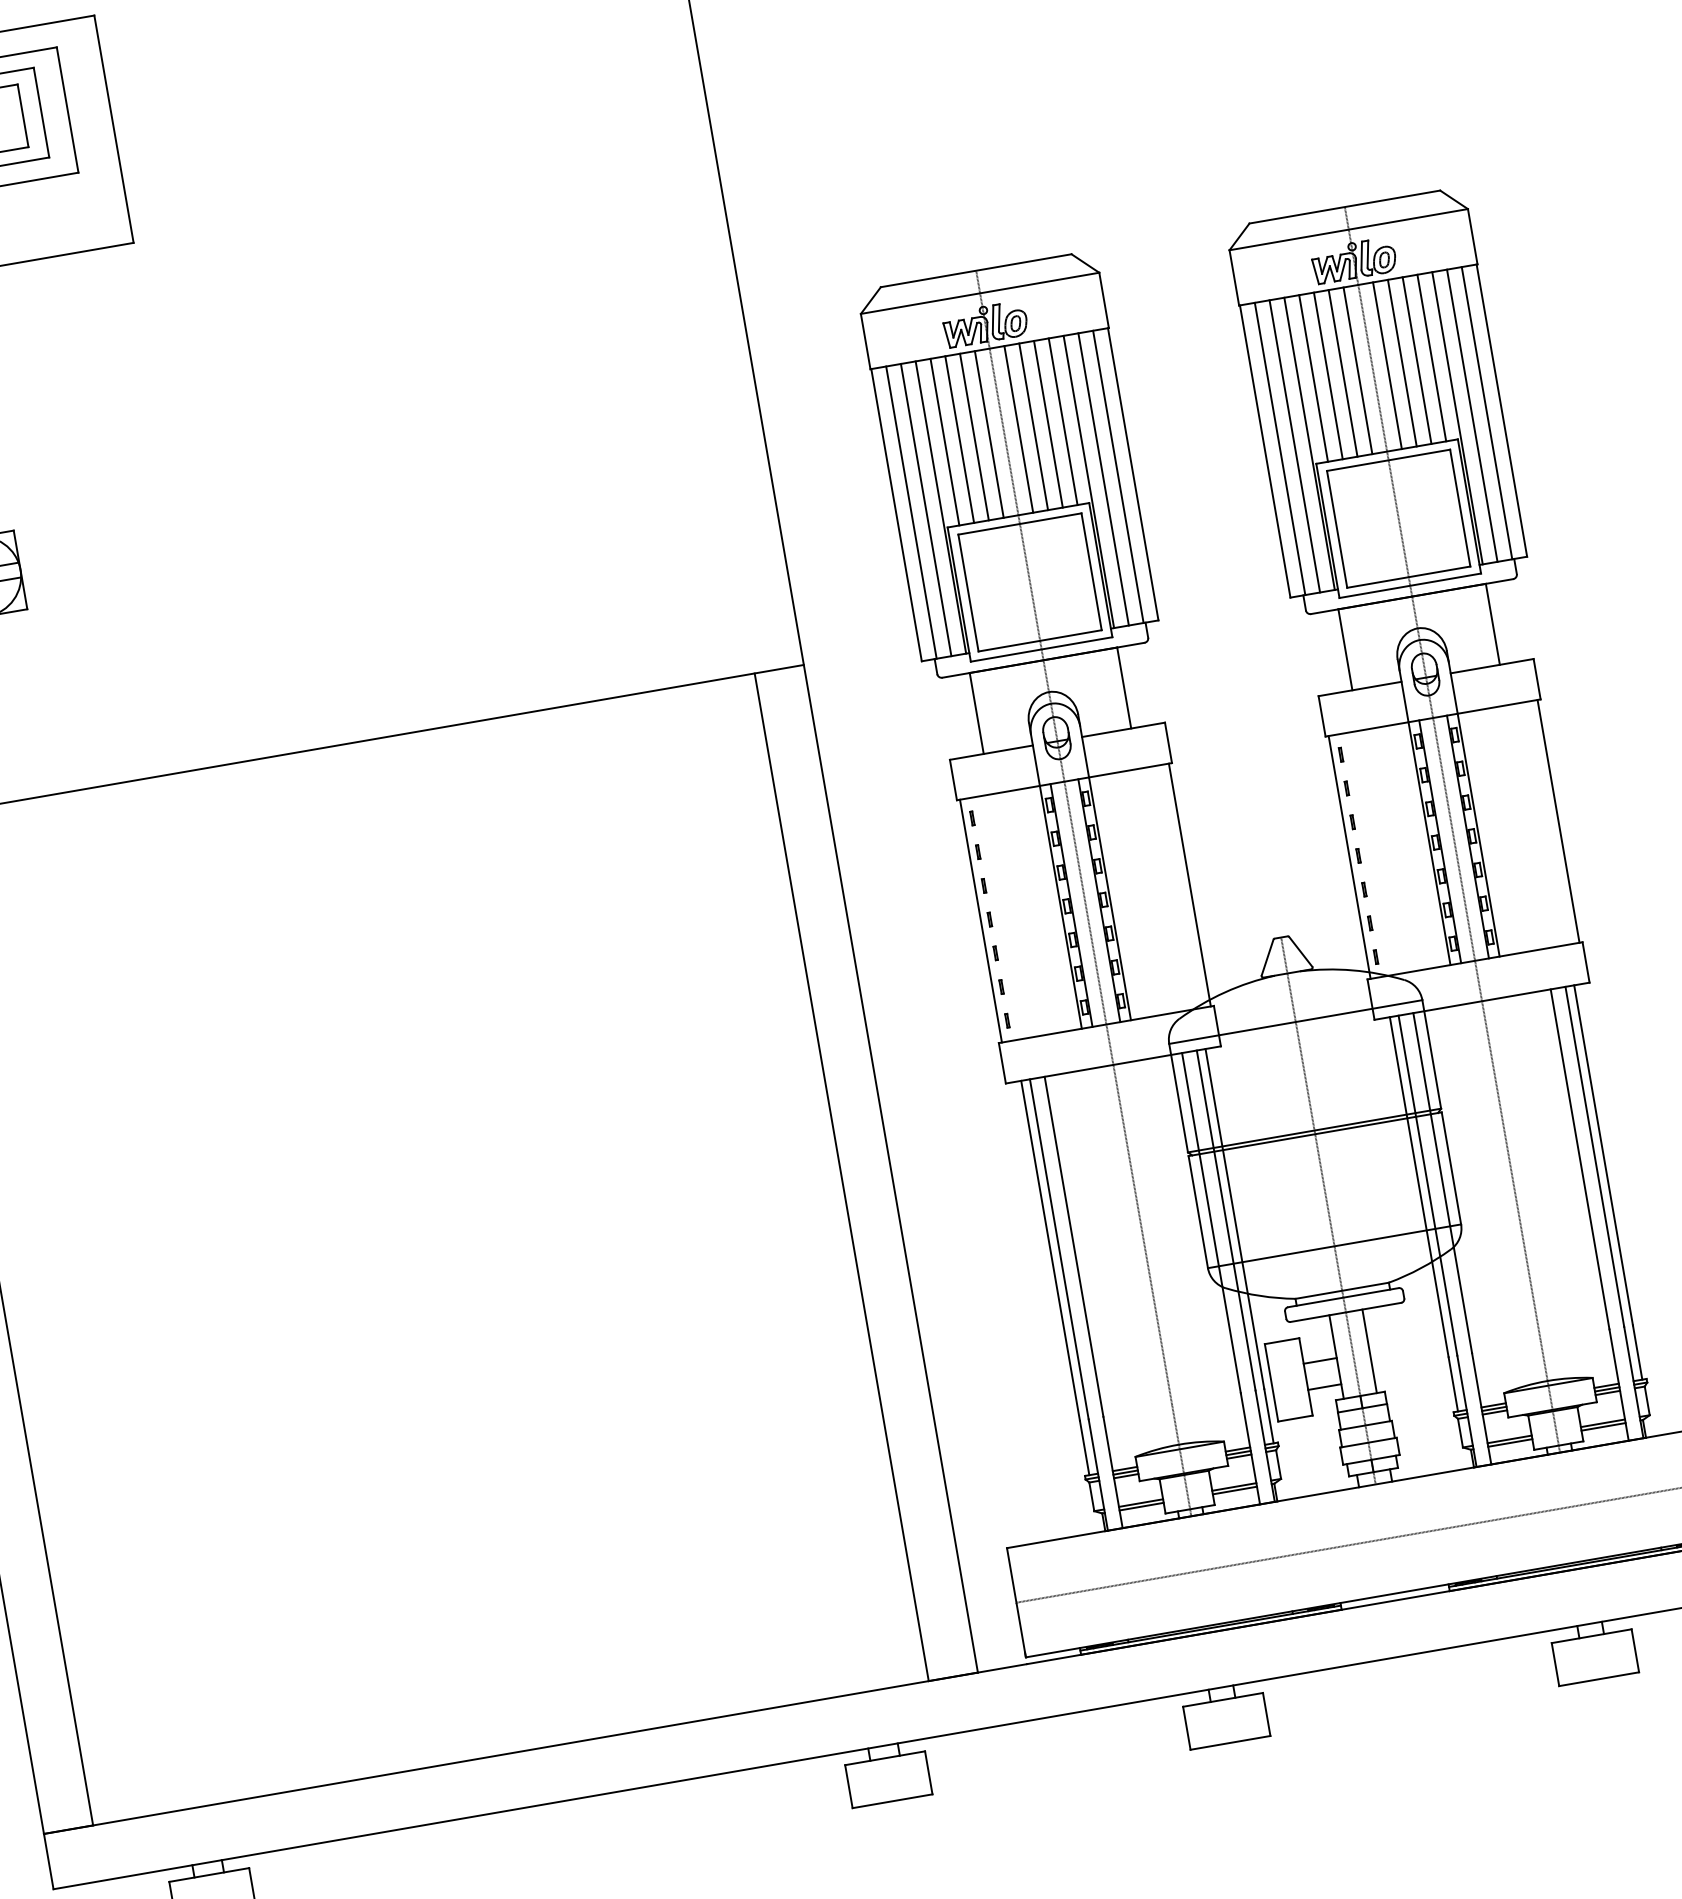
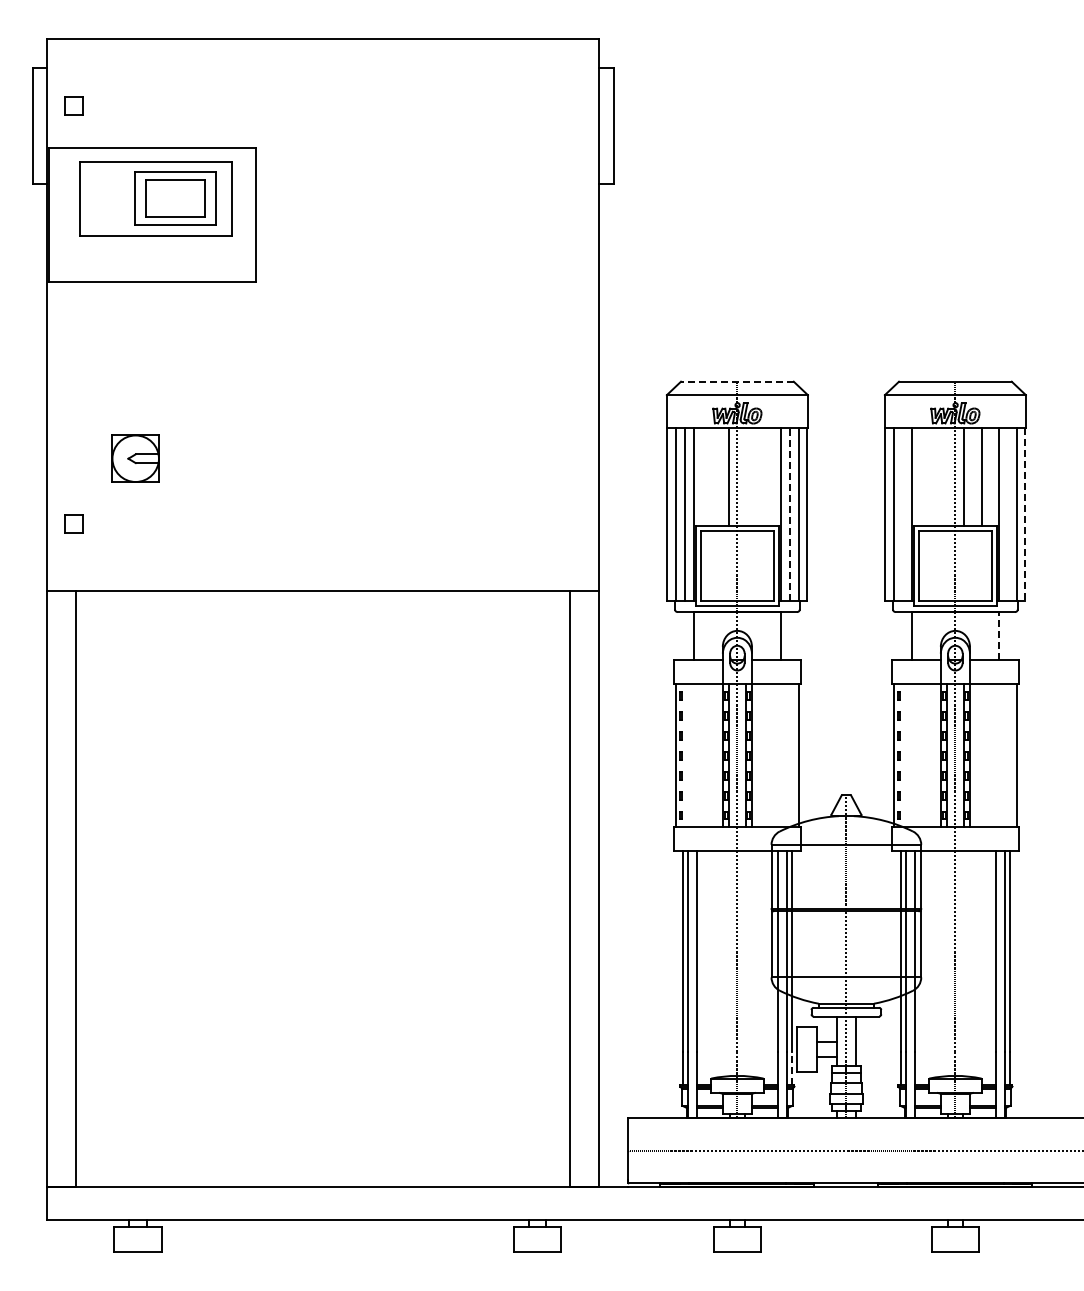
line: (974, 270) -> (736, 381), solid -> dashed
line: (1431, 357) -> (990, 476), removed
line: (1401, 362) -> (972, 476), removed
line: (1357, 369) -> (946, 476), removed
line: (1342, 372) -> (937, 476), removed
line: (1328, 374) -> (929, 476), removed
line: (1313, 377) -> (920, 476), removed
line: (1502, 411) -> (1025, 514), solid -> dashed
line: (1471, 414) -> (1007, 513), removed
line: (1063, 420) -> (772, 476), removed
line: (1048, 423) -> (763, 476), removed
line: (1032, 426) -> (754, 476), removed
line: (1019, 428) -> (746, 476), removed
line: (973, 436) -> (719, 476), removed
line: (960, 438) -> (711, 476), removed
line: (944, 441) -> (702, 476), removed
line: (1293, 445) -> (902, 513), removed
line: (1102, 478) -> (789, 513), solid -> dashed
line: (1493, 625) -> (999, 636), solid -> dashed
line: (1268, 1416) -> (791, 1068), solid -> dashed

